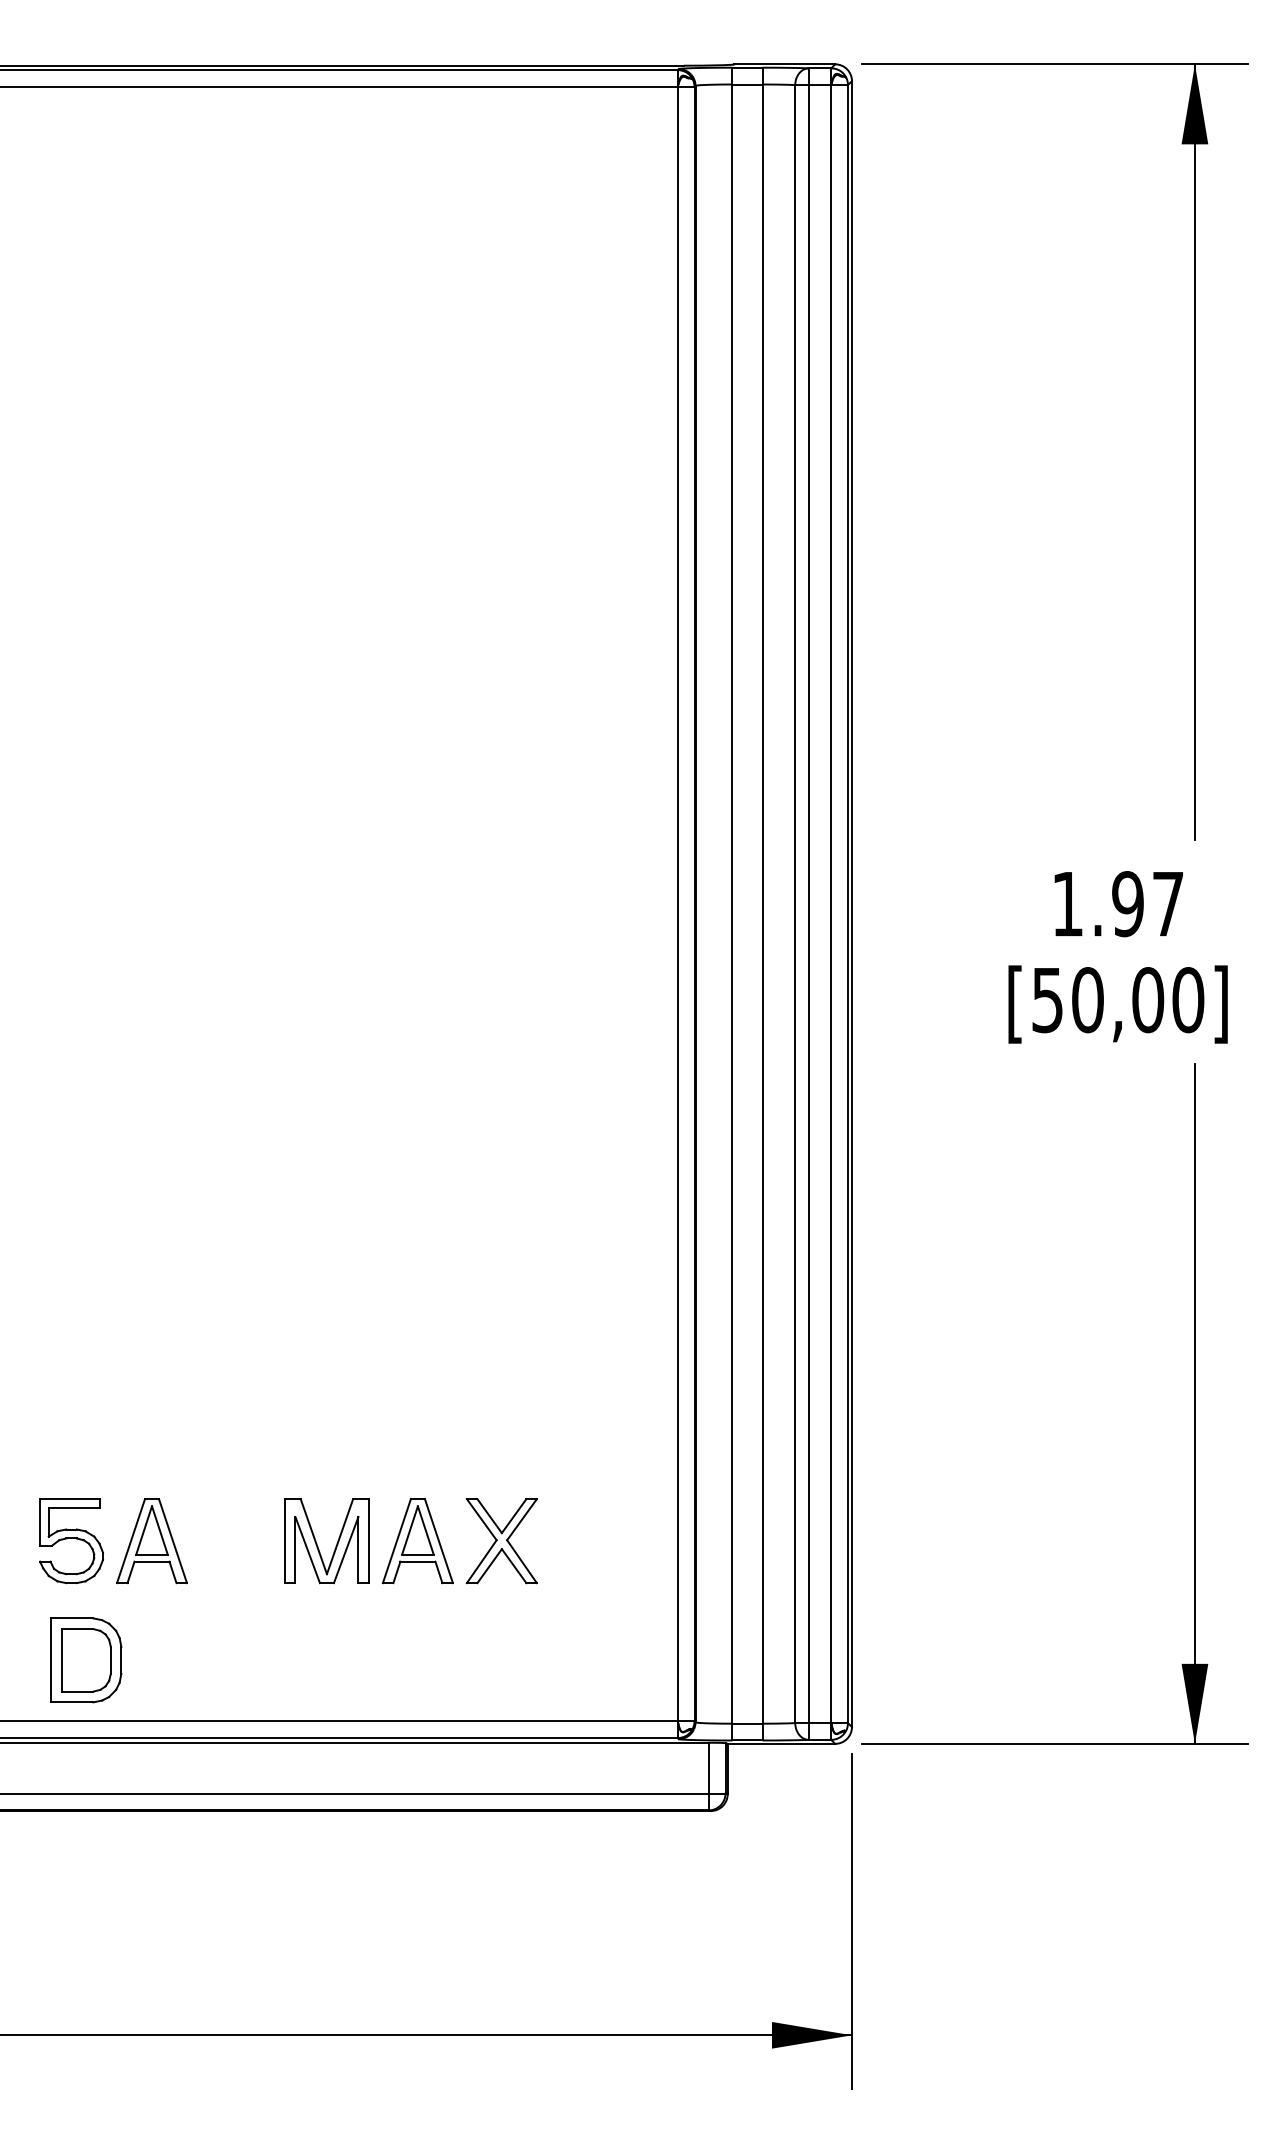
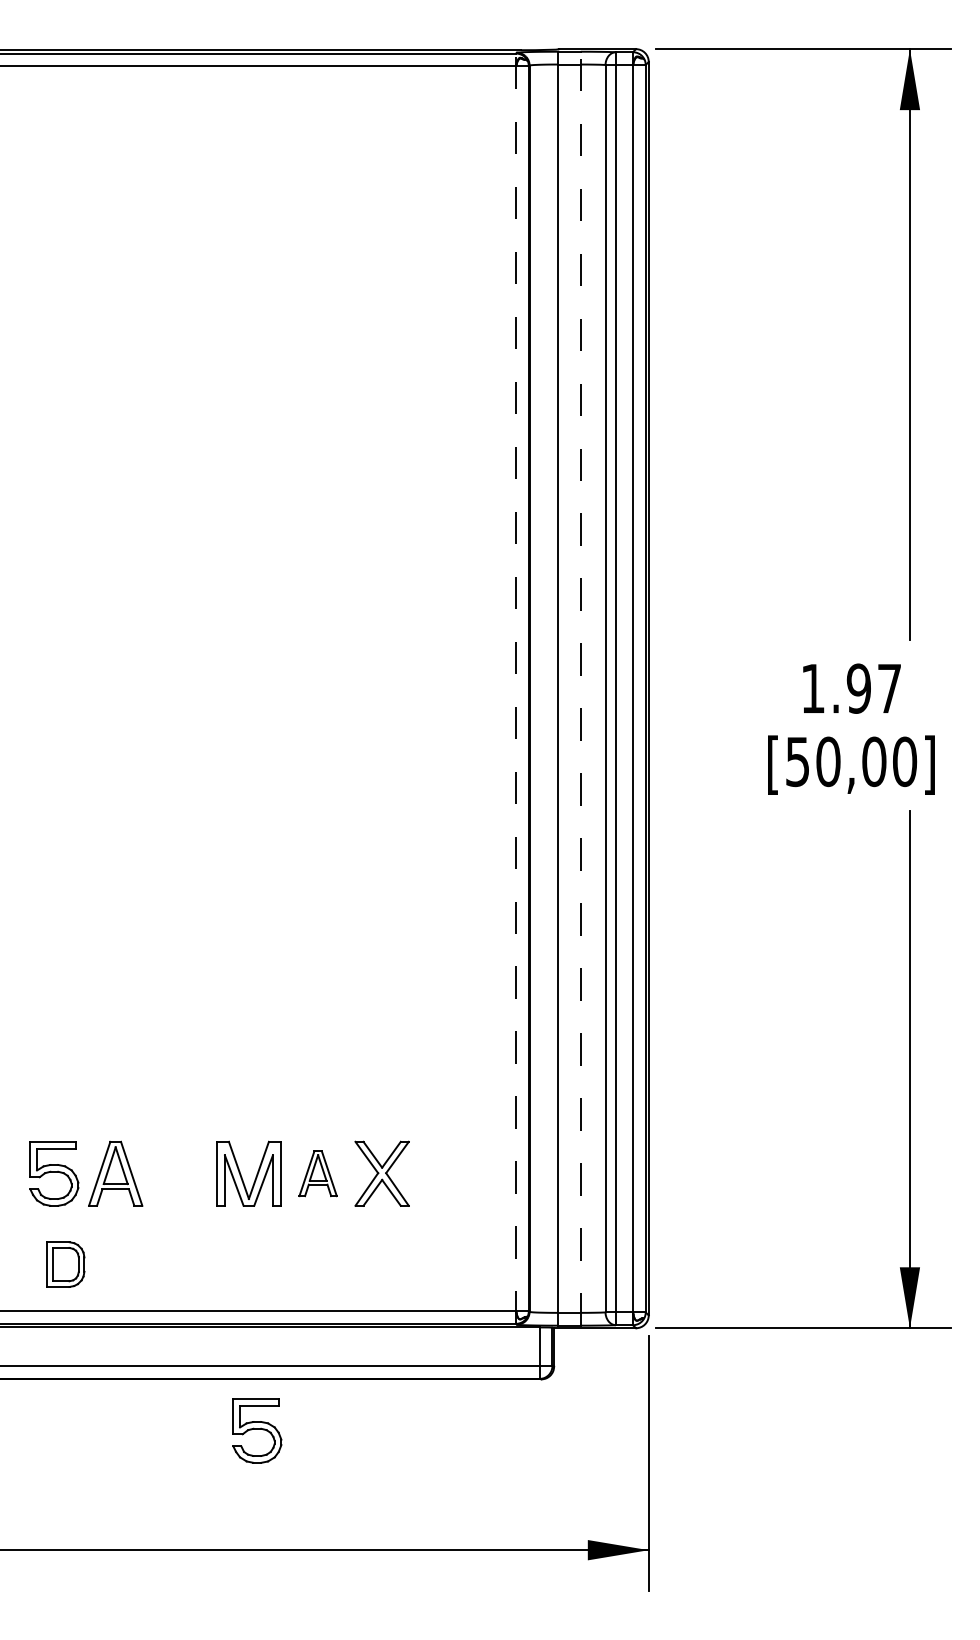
line: (678, 903) -> (516, 688), solid -> dashed
line: (762, 903) -> (580, 688), solid -> dashed
part: (416, 1540) -> (317, 1173), size x0.7
part: (86, 1660) -> (65, 1264), size x0.7
part: (338, 1878) -> (257, 1430), added

